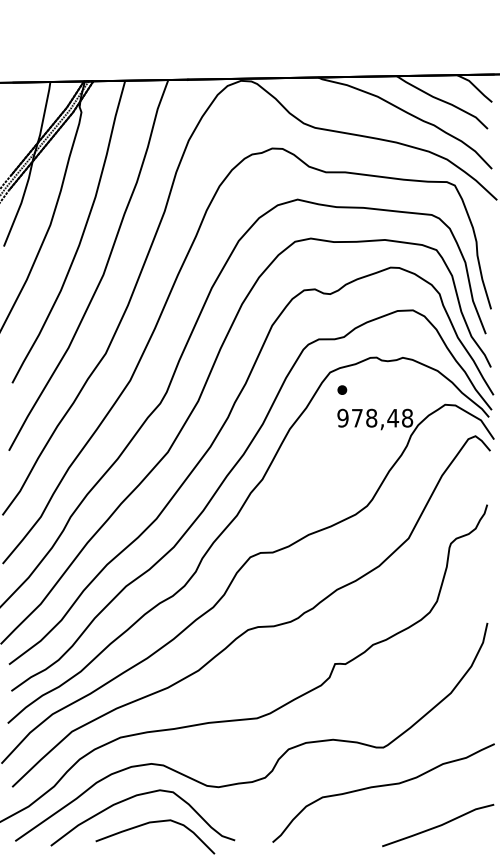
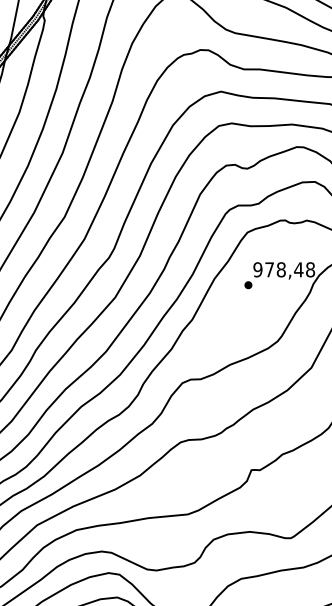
part: (342, 389) -> (248, 284), moved

